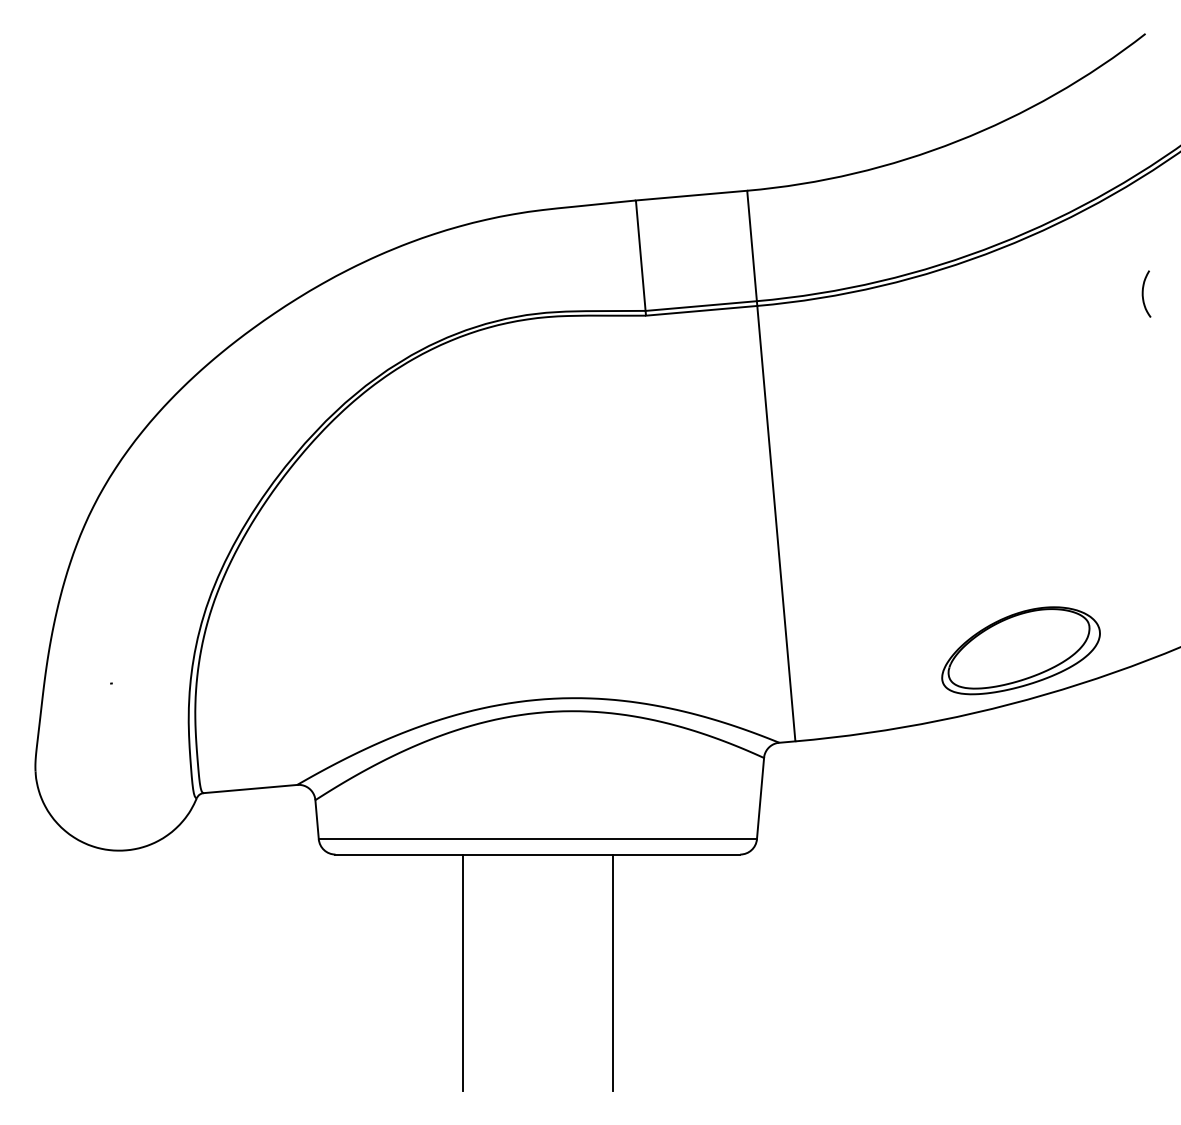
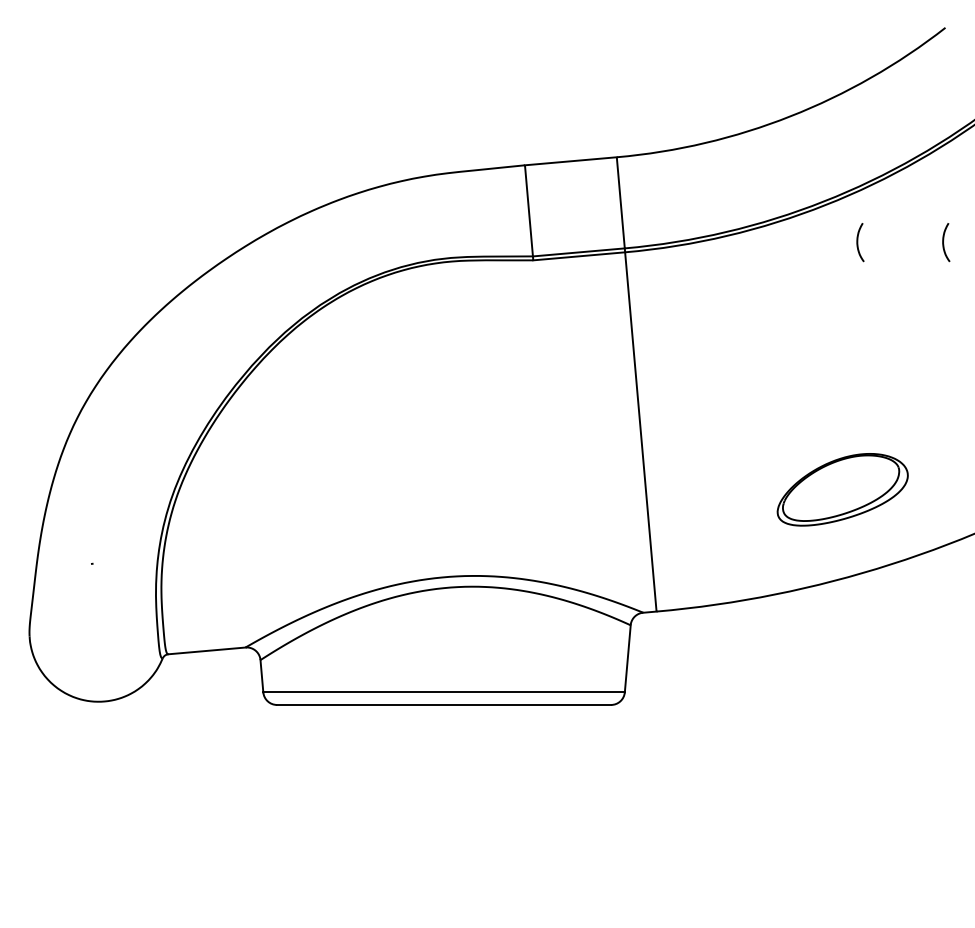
curve: (1039, 293) -> (857, 242), added
part: (1020, 650) -> (842, 489), moved
line: (462, 972) -> (381, 802), removed
line: (613, 972) -> (506, 802), removed

